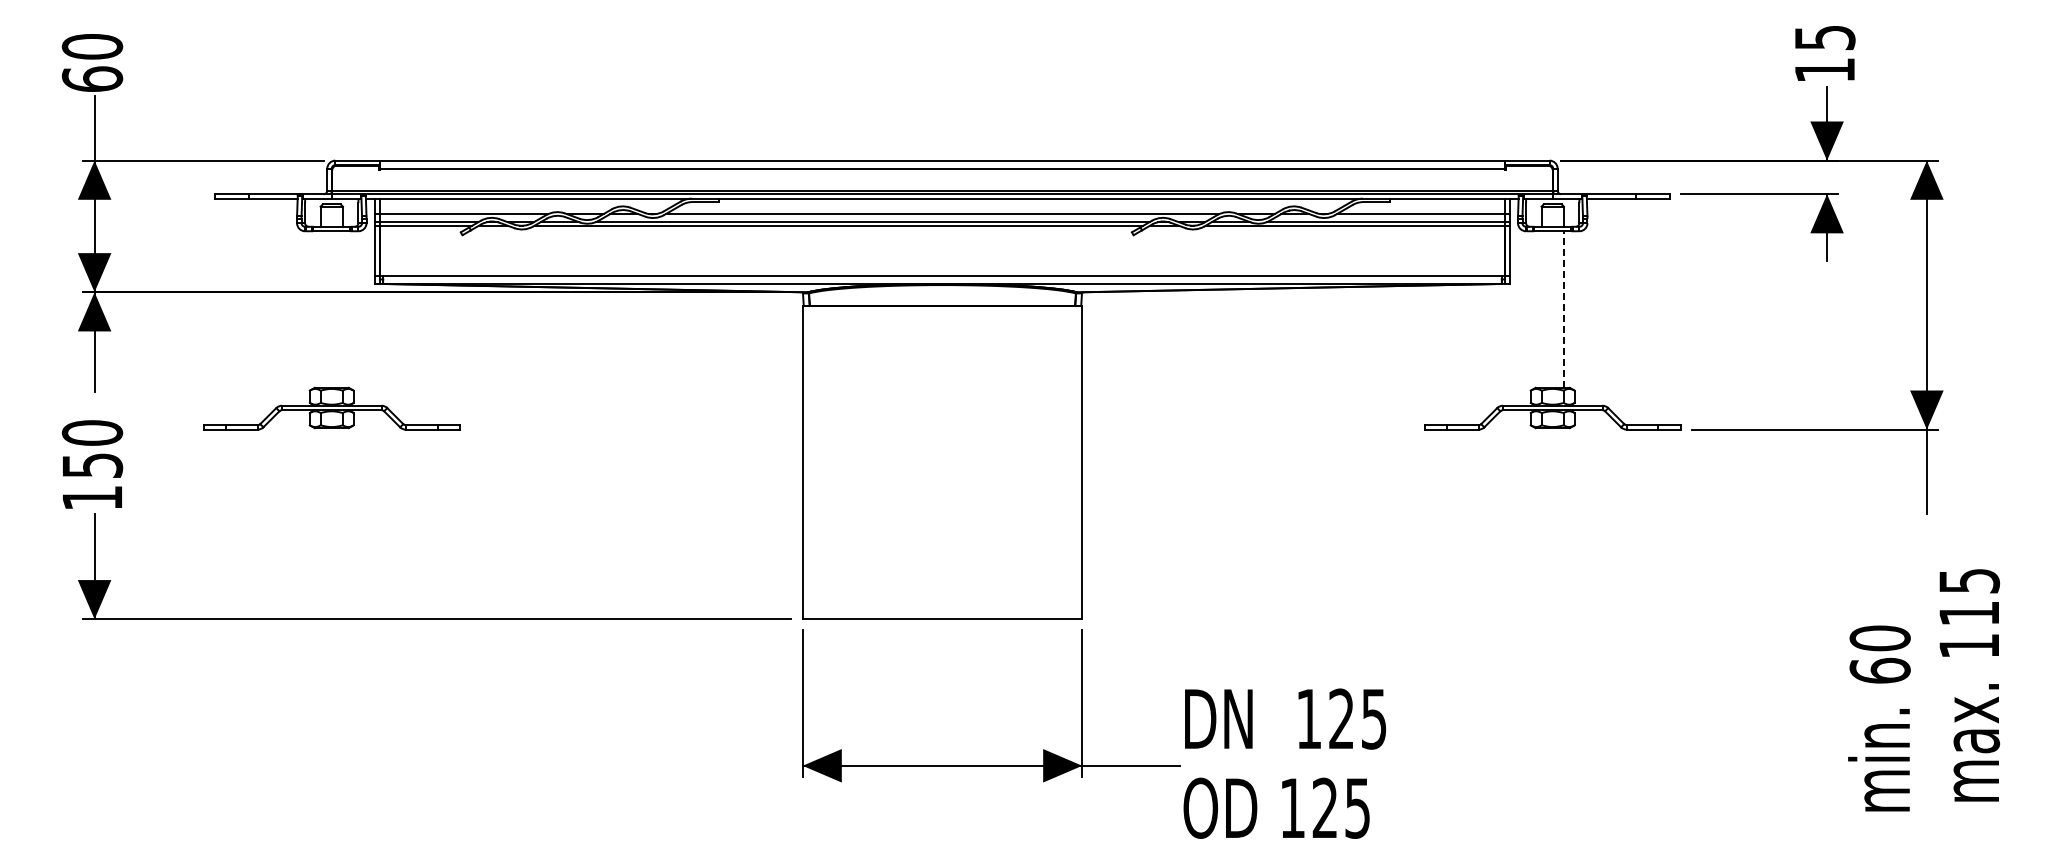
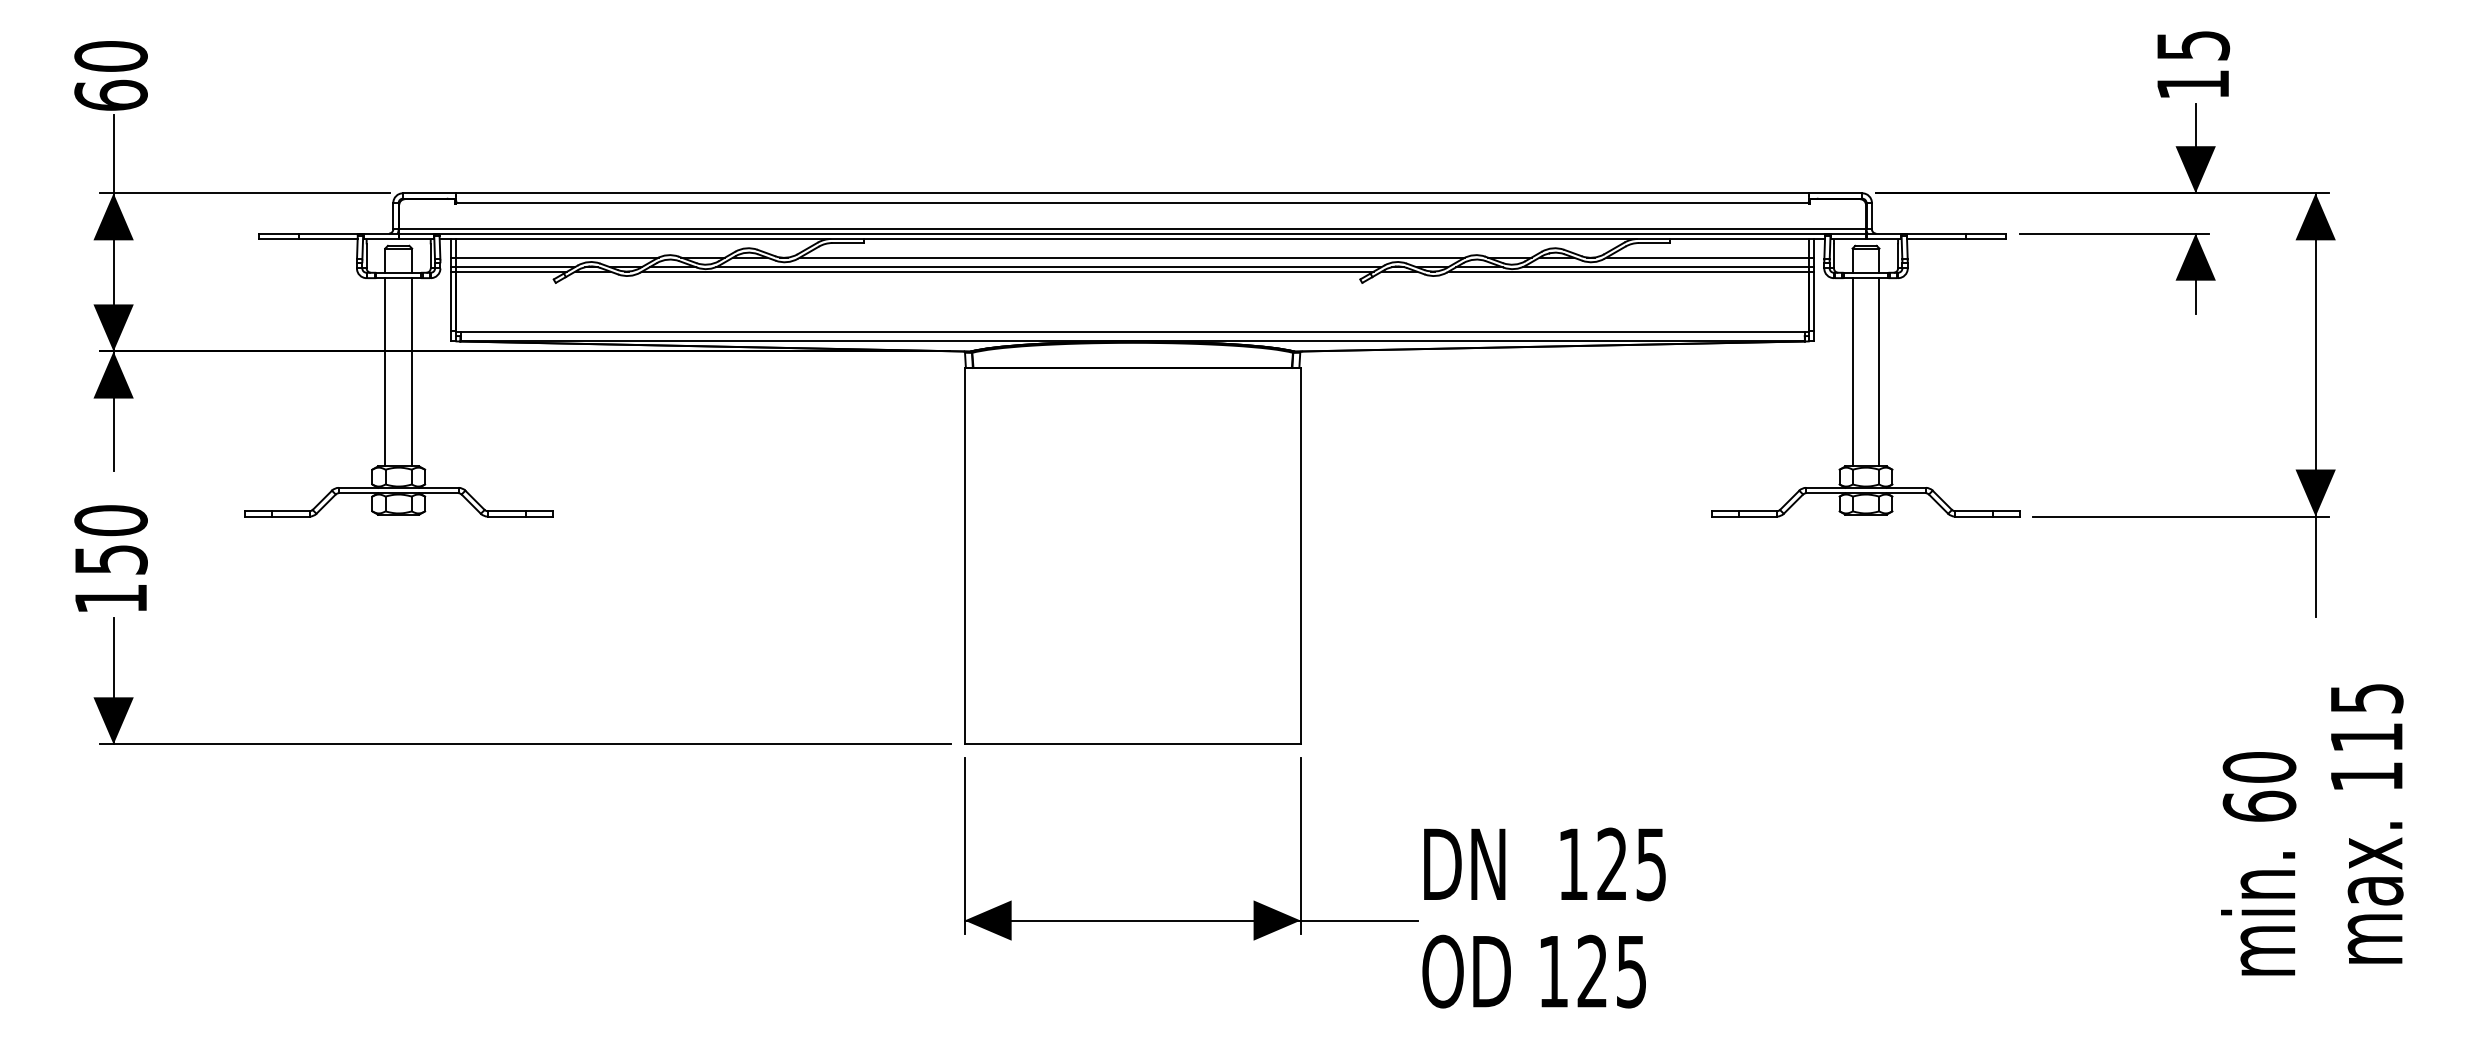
line: (320, 309) -> (385, 372), added
line: (342, 309) -> (411, 372), added
line: (1541, 309) -> (1852, 372), added
line: (1563, 309) -> (1878, 372), dashed -> solid

